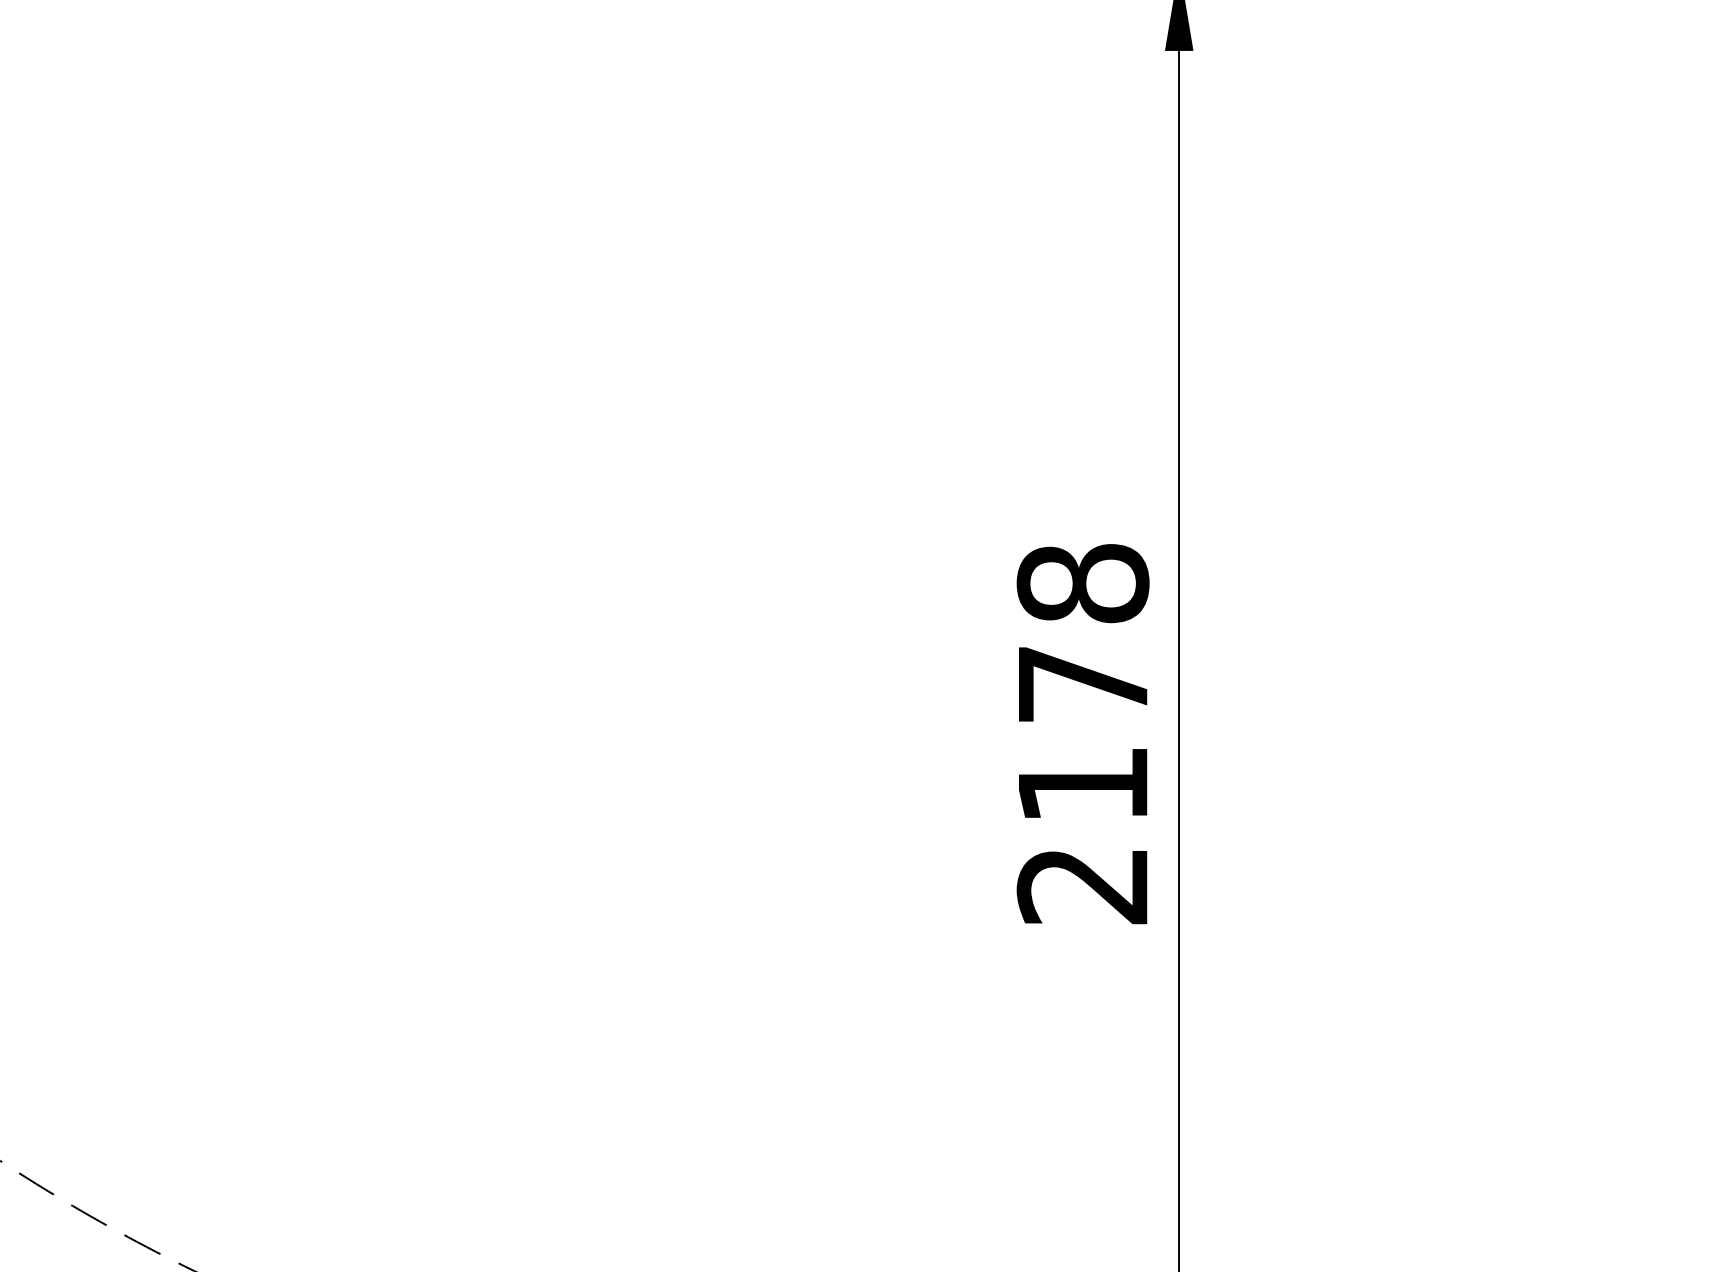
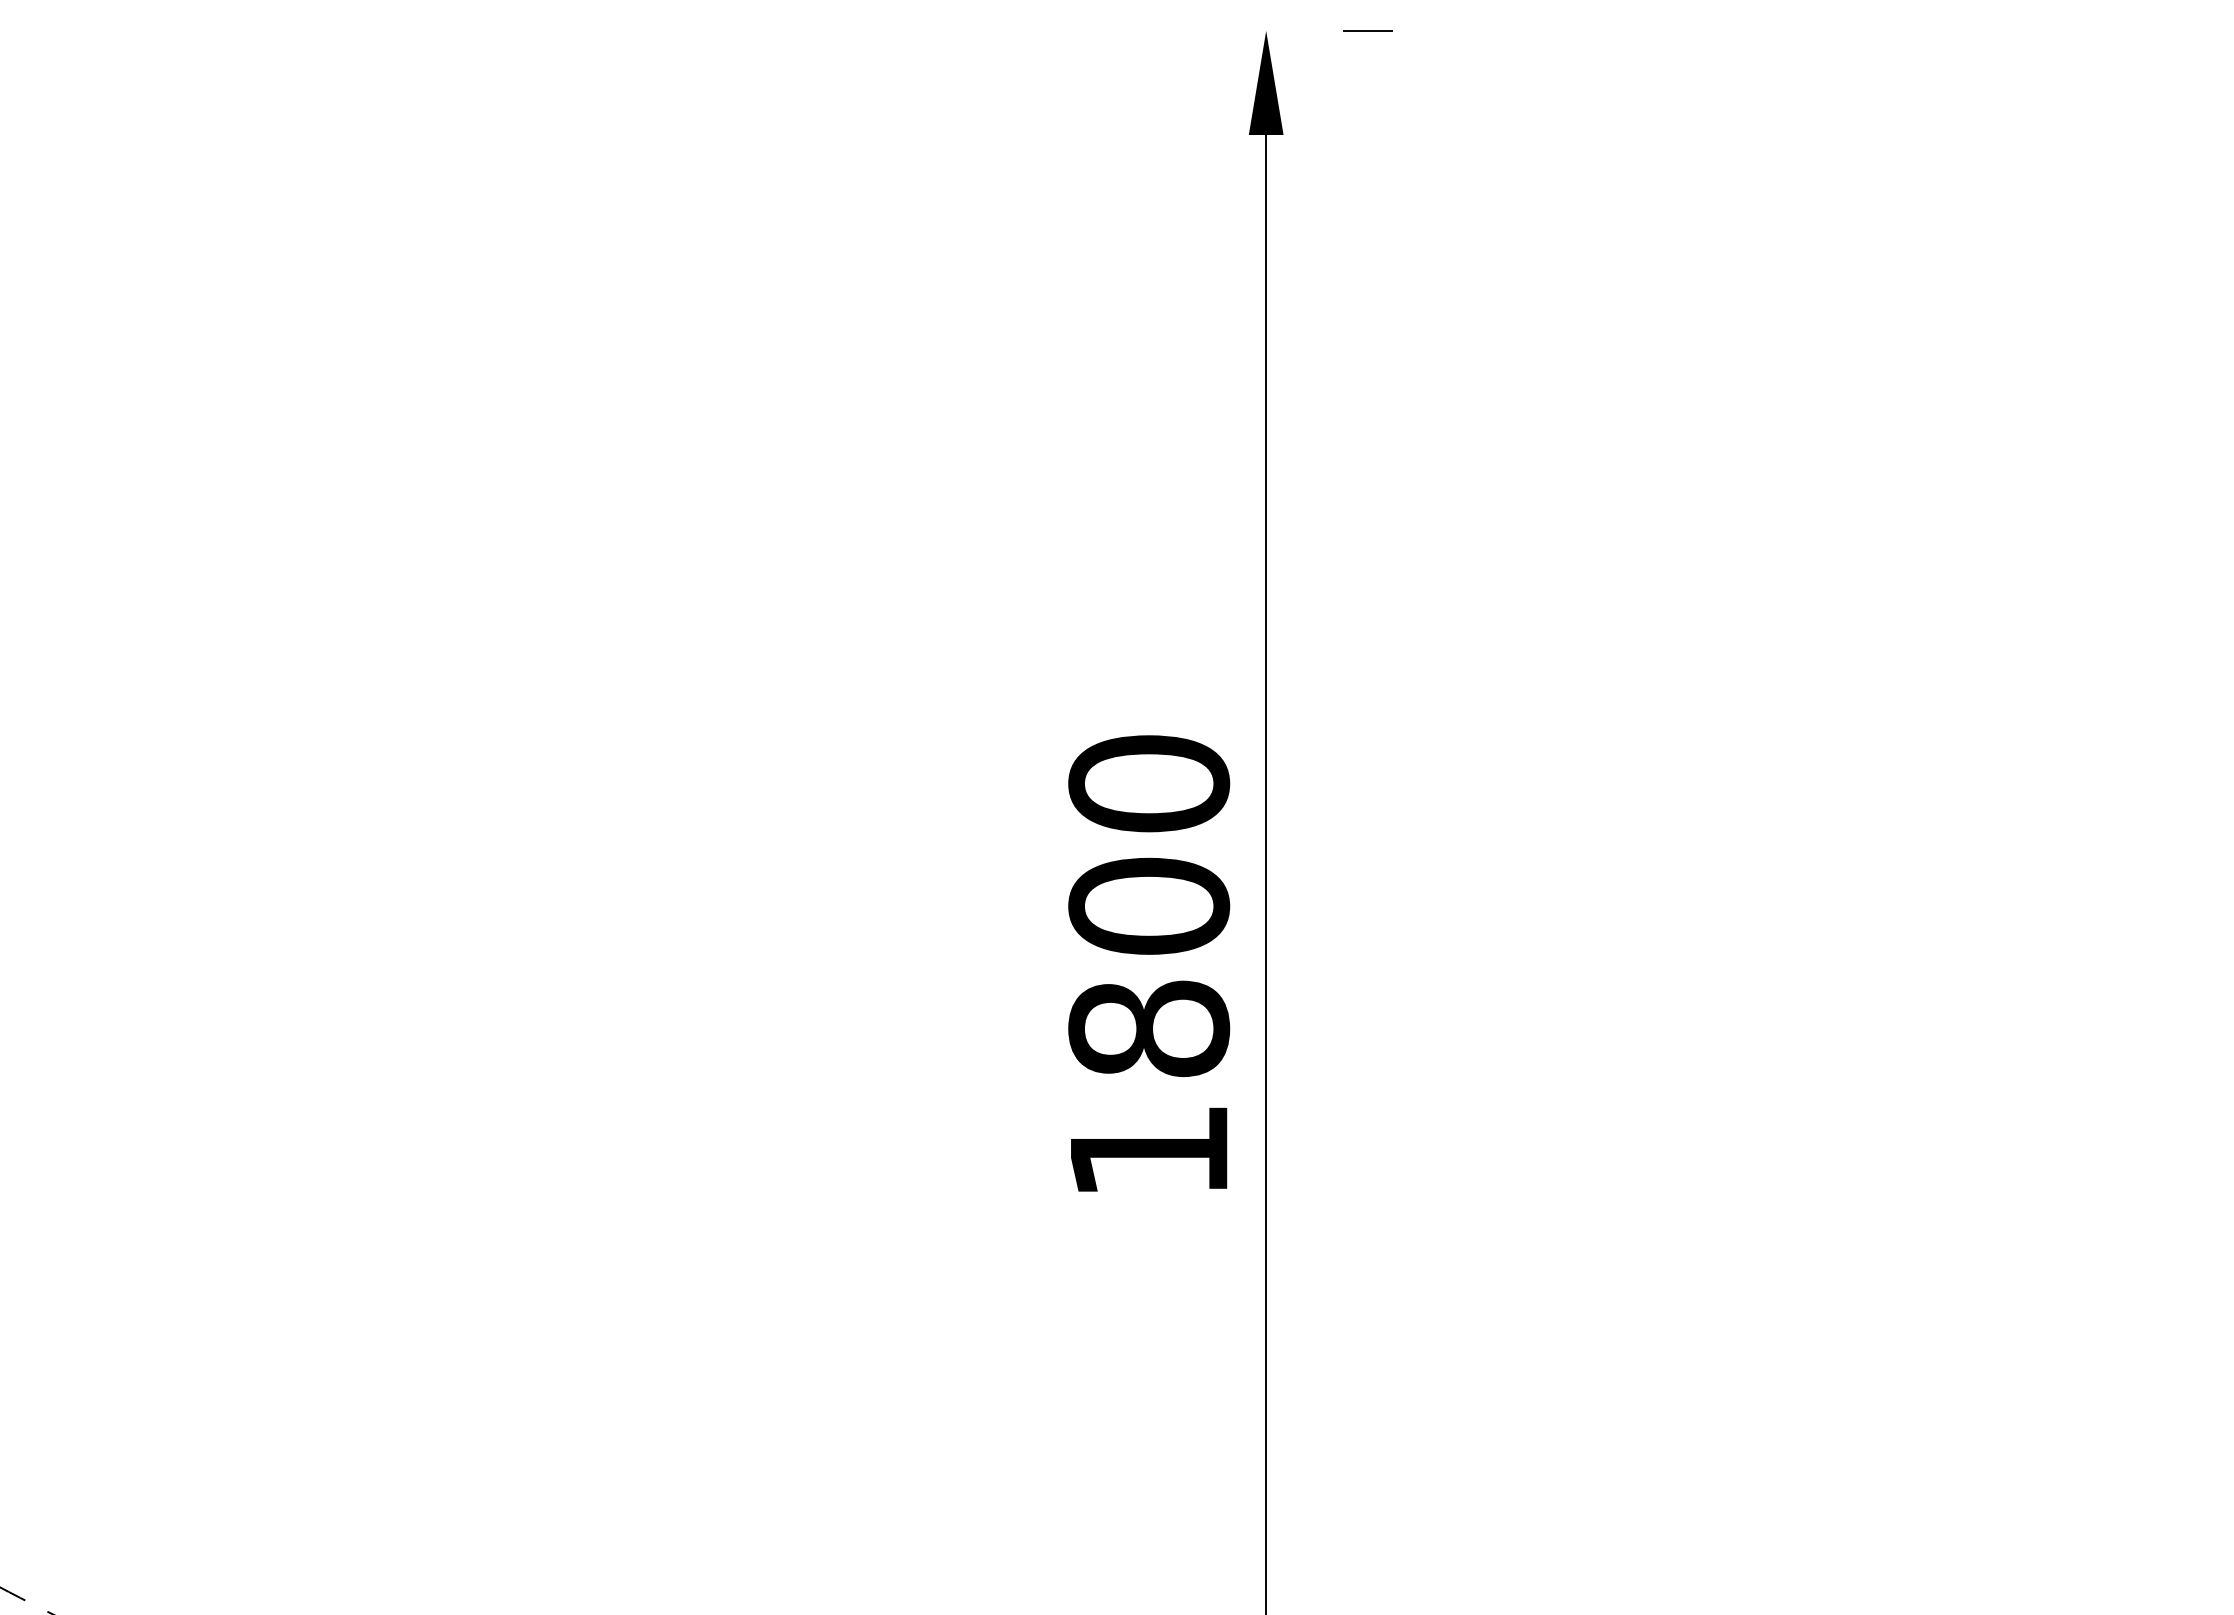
text: (1083, 733) -> (1149, 966), 2178 -> 1800

